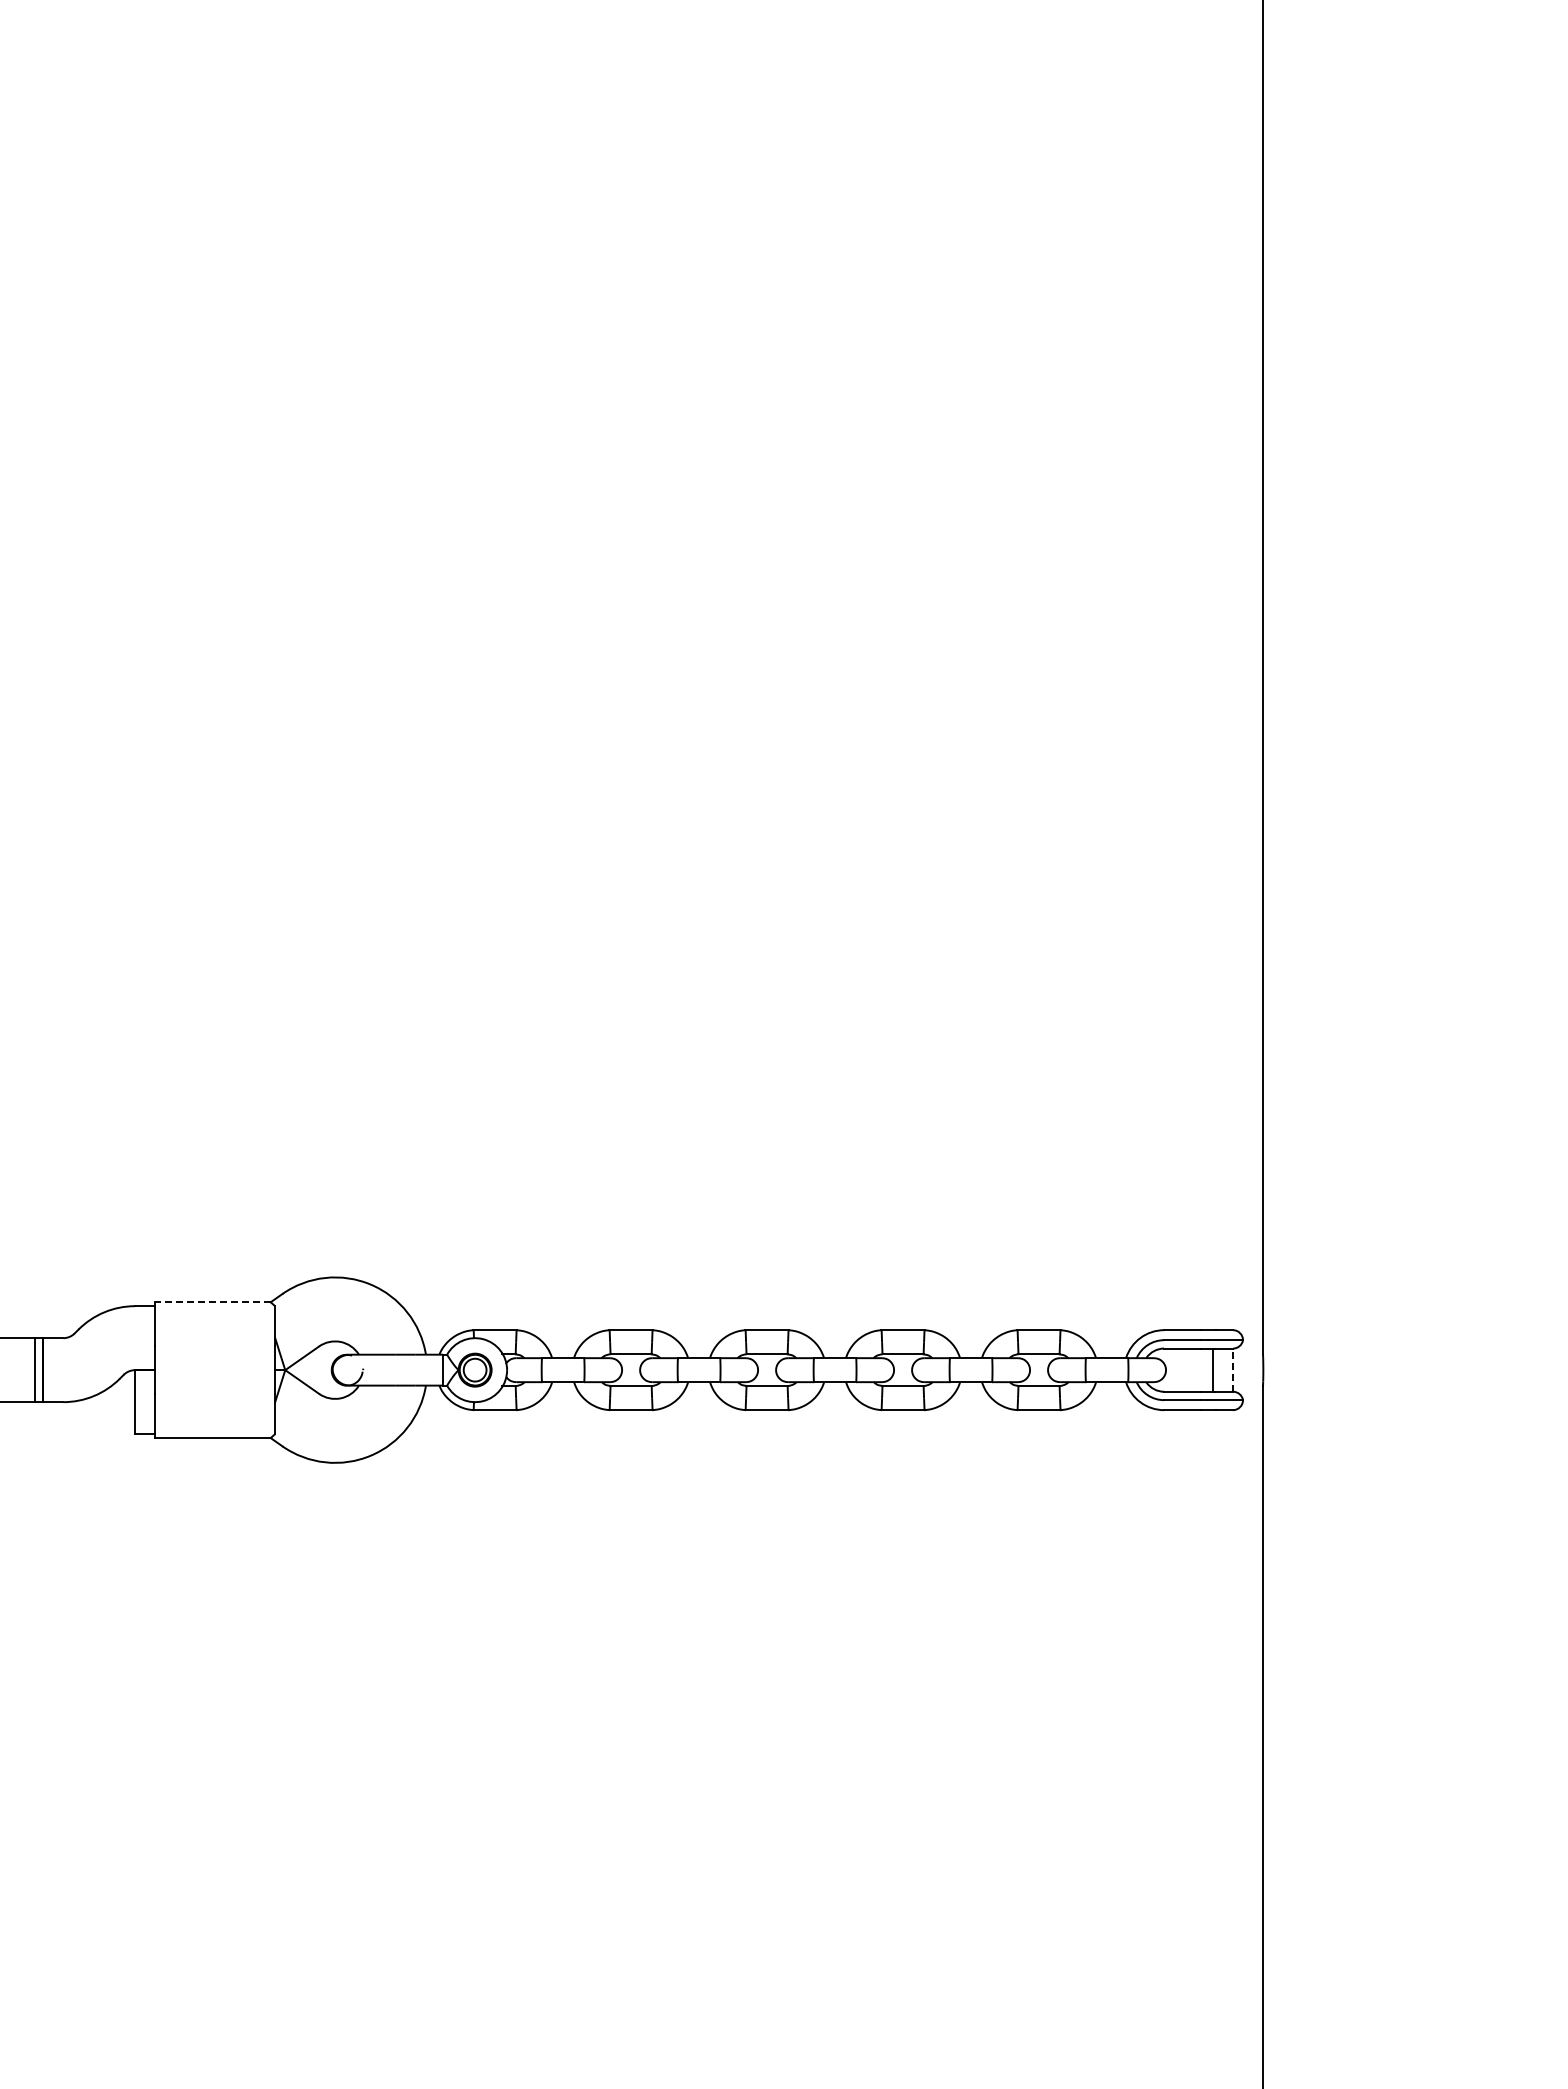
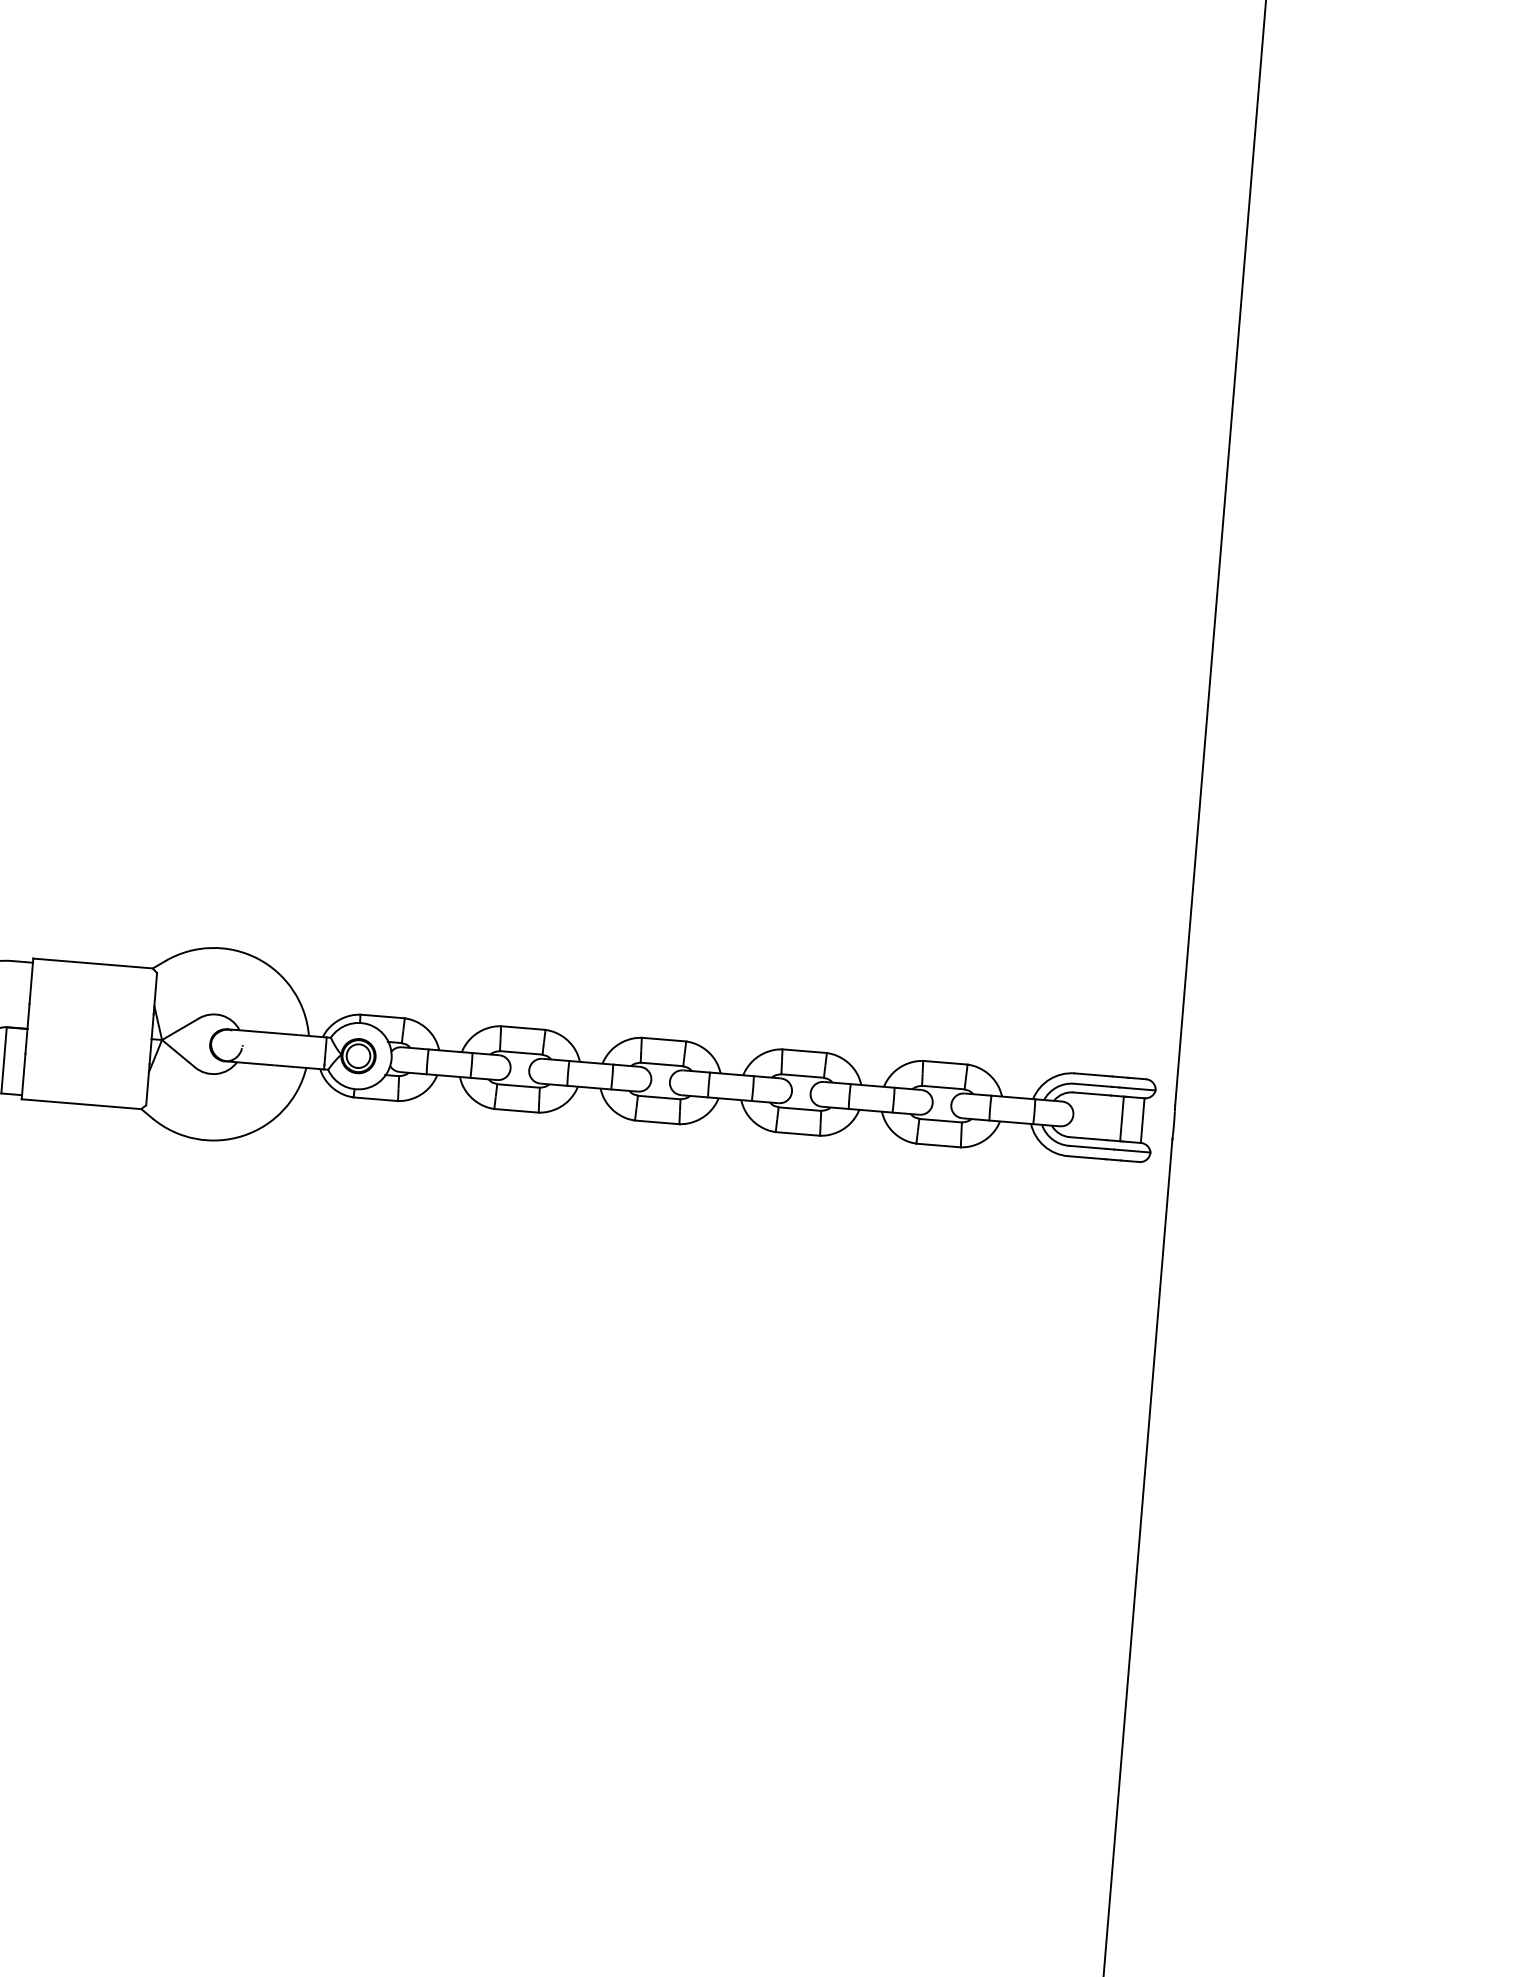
line: (213, 1302) -> (93, 963), dashed -> solid
line: (1233, 1370) -> (1143, 1121), dashed -> solid

